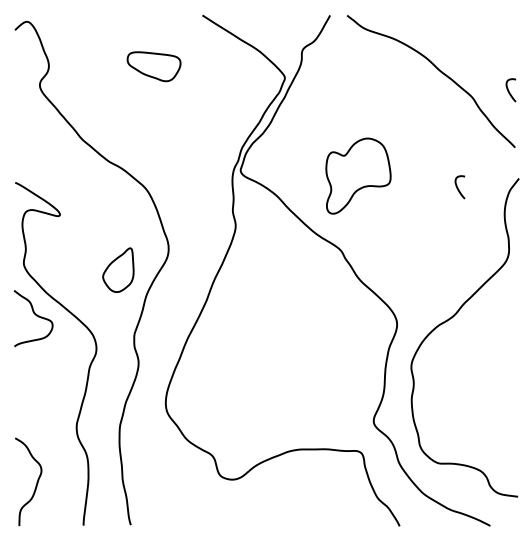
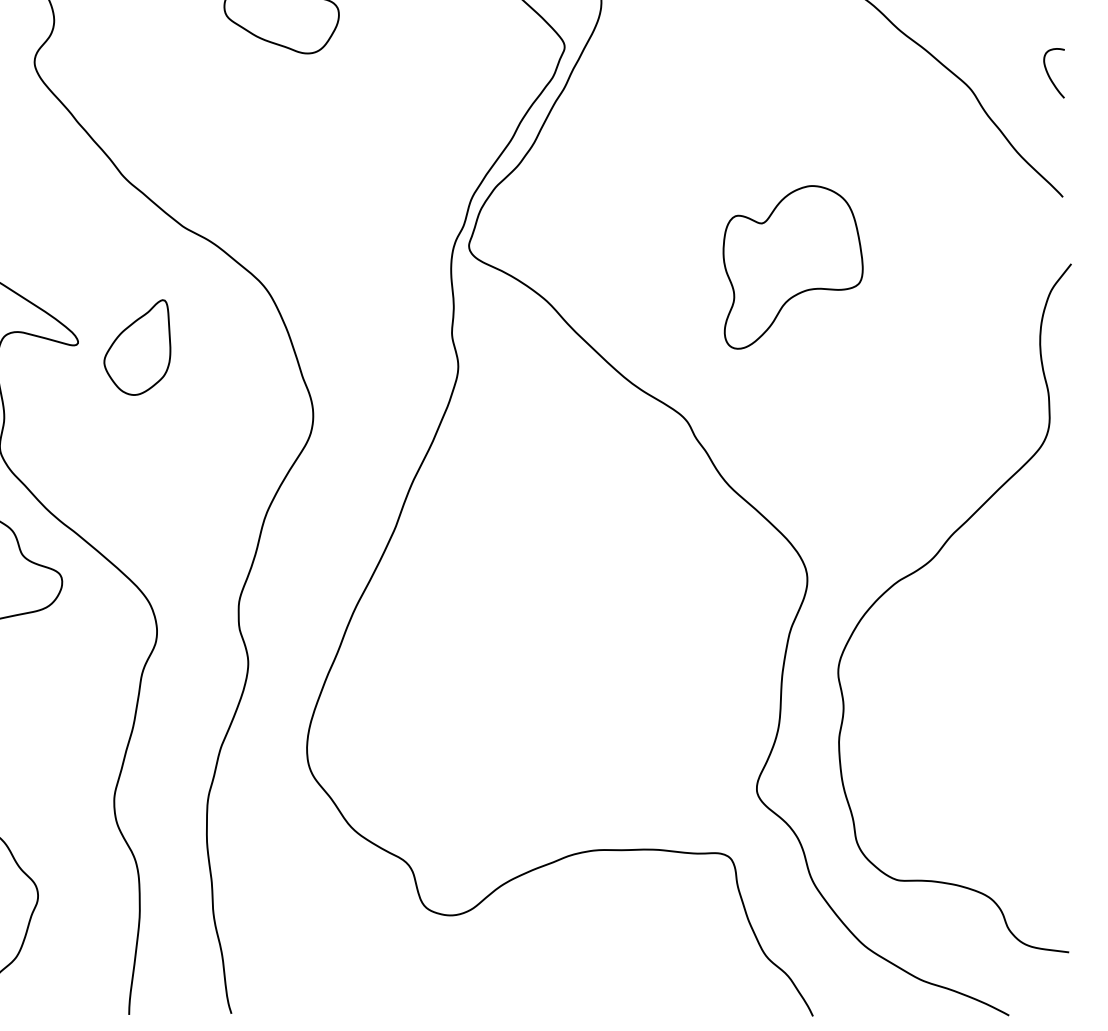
part: (358, 175) -> (793, 266), moved
curve: (458, 187) -> (940, 283), removed
part: (118, 269) -> (137, 346), moved

